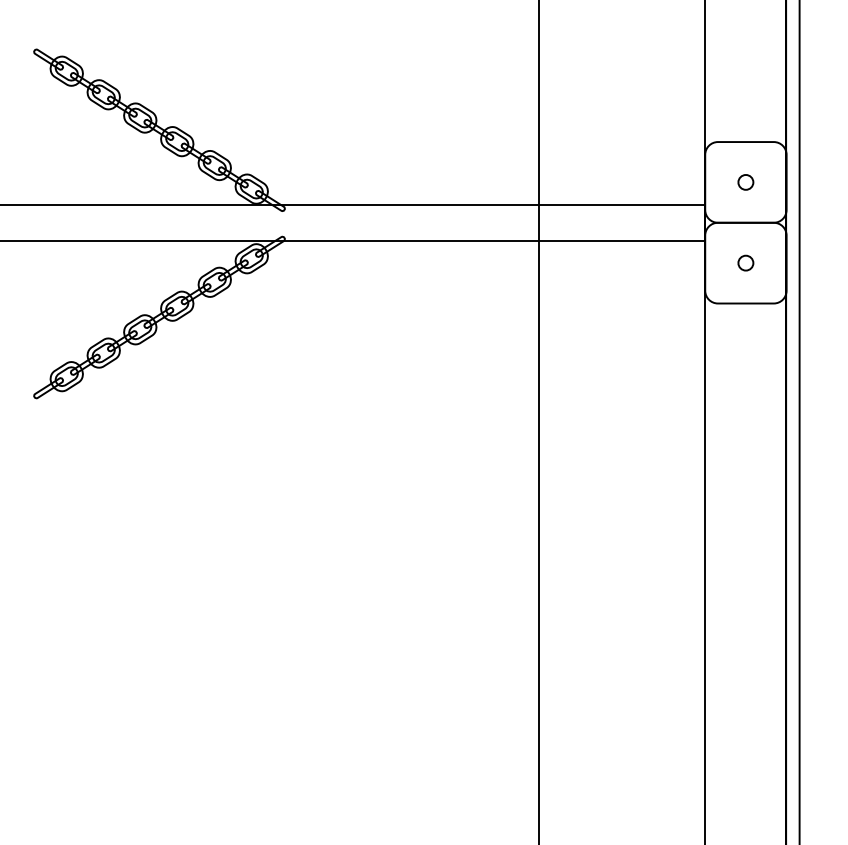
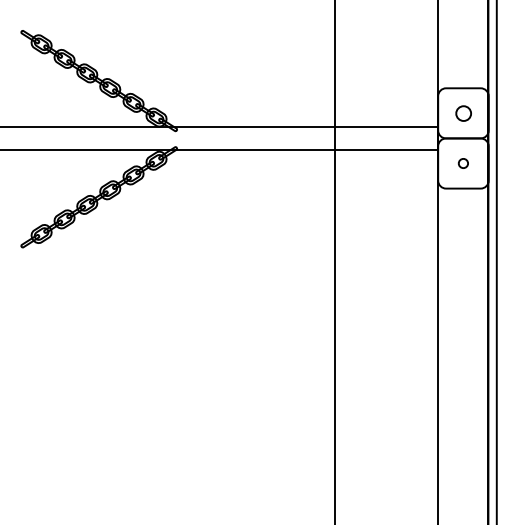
part: (744, 181) -> (462, 112), size x1.6

